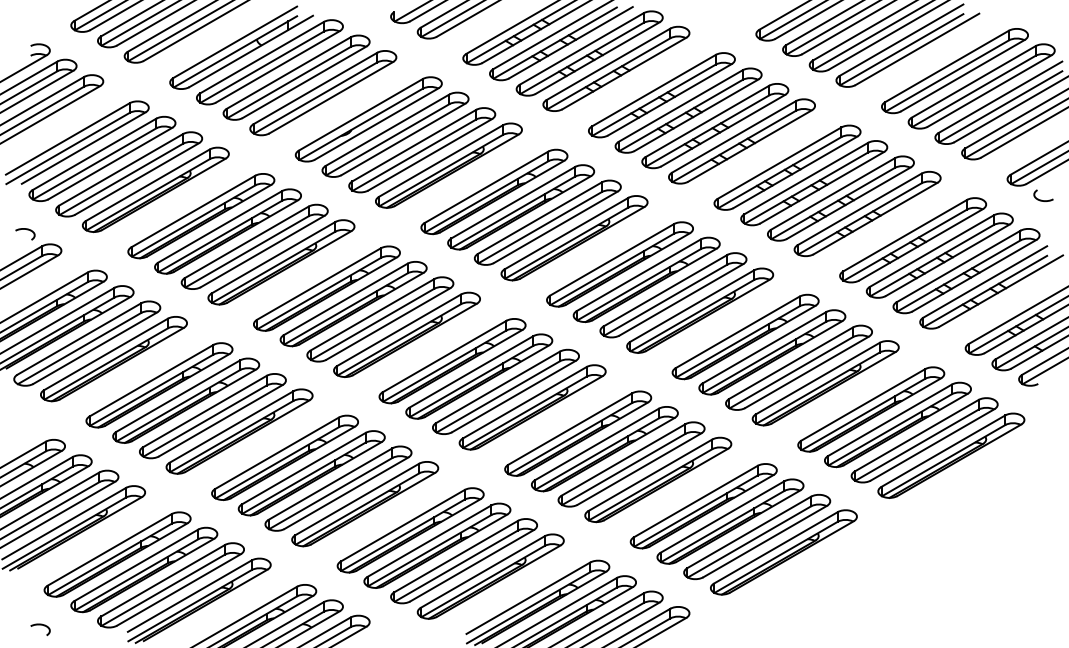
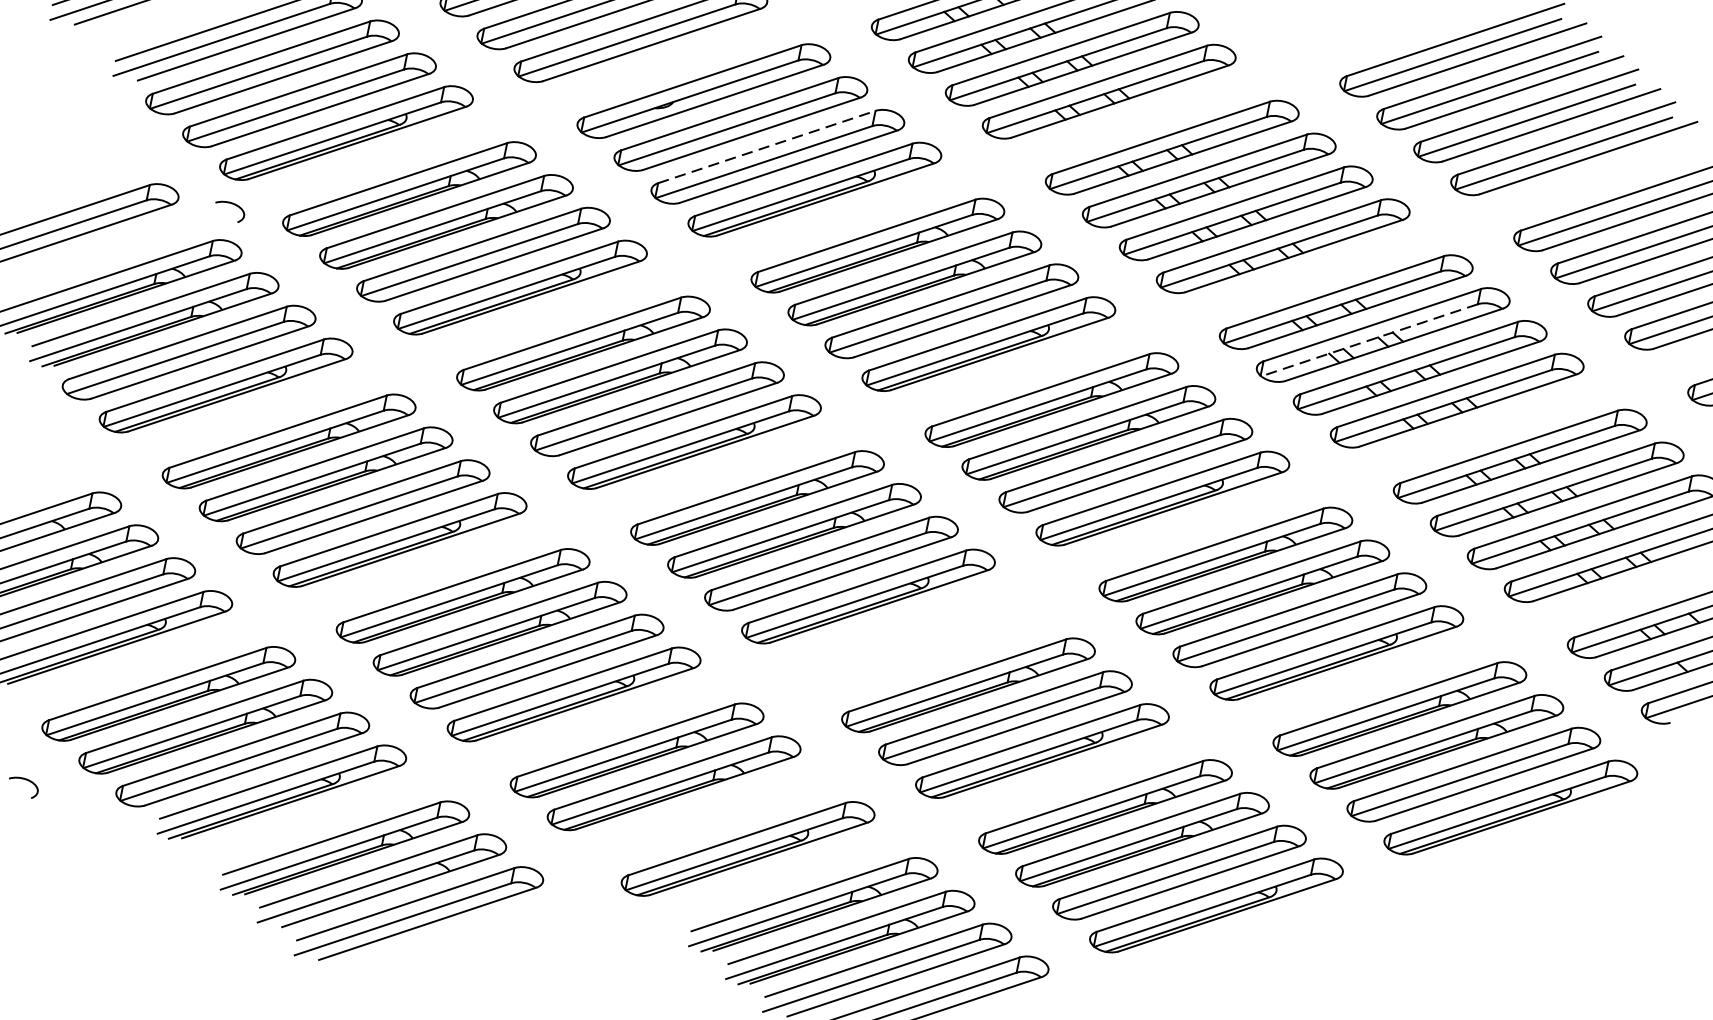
line: (414, 145) -> (767, 146), solid -> dashed
line: (806, 188) -> (1369, 340), solid -> dashed
curve: (26, 230) -> (232, 205), moved
part: (578, 433) -> (932, 652), removed
part: (463, 561) -> (710, 816), removed

